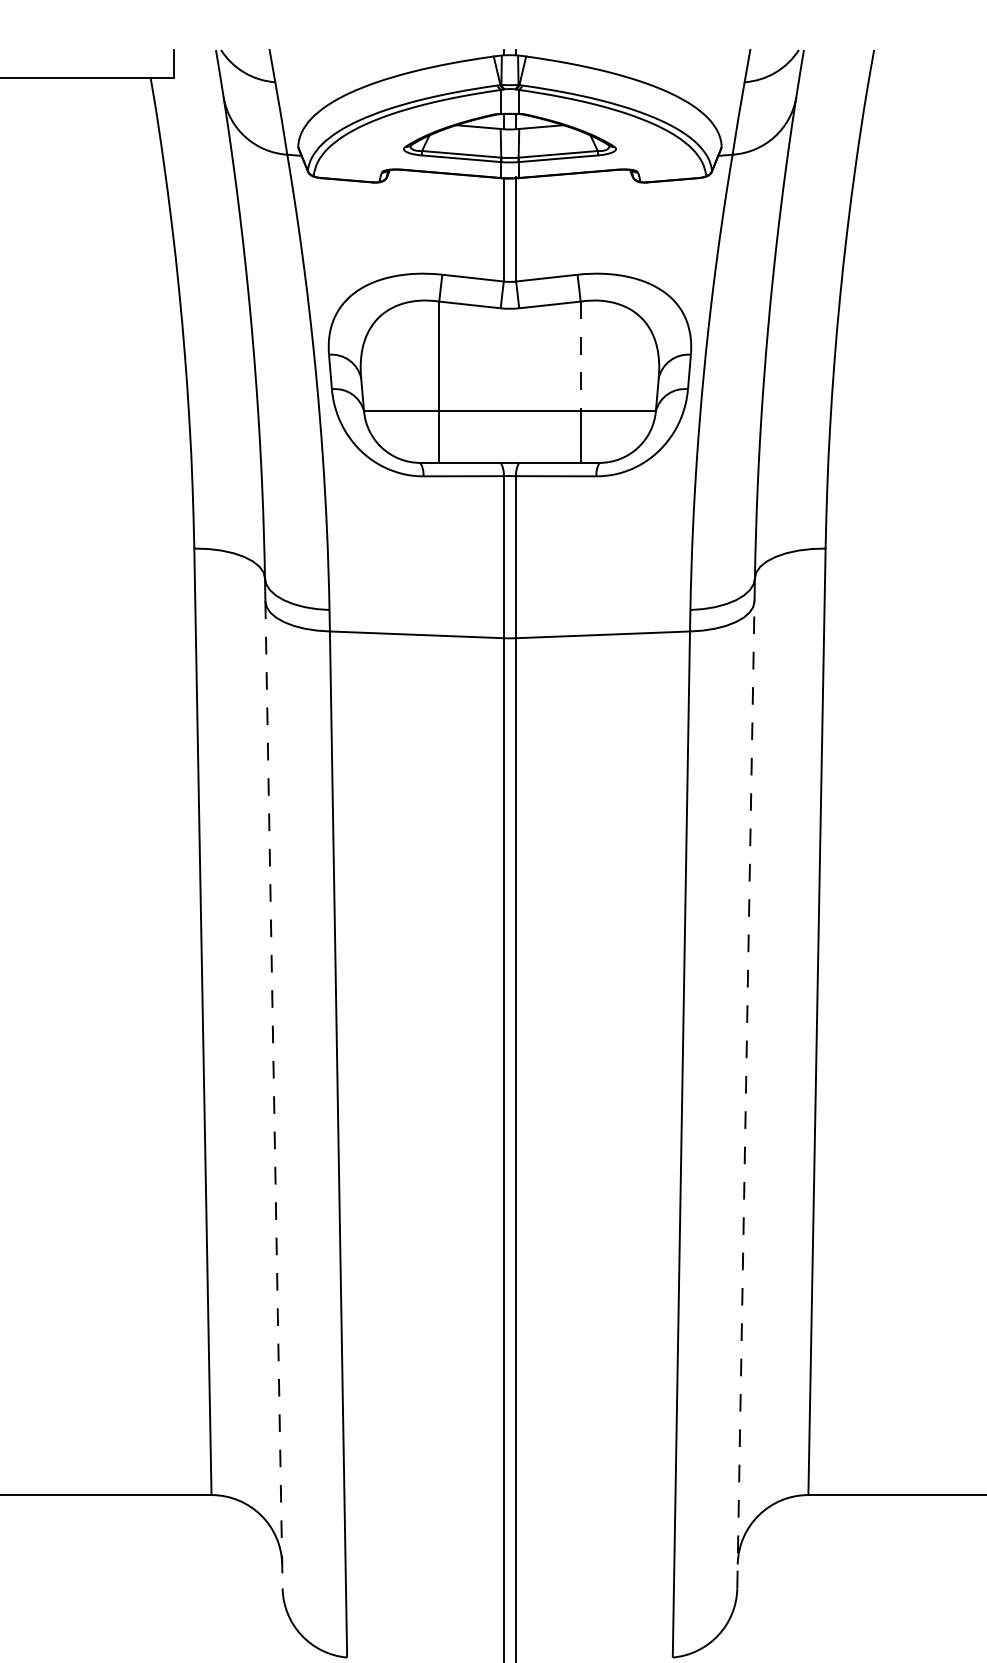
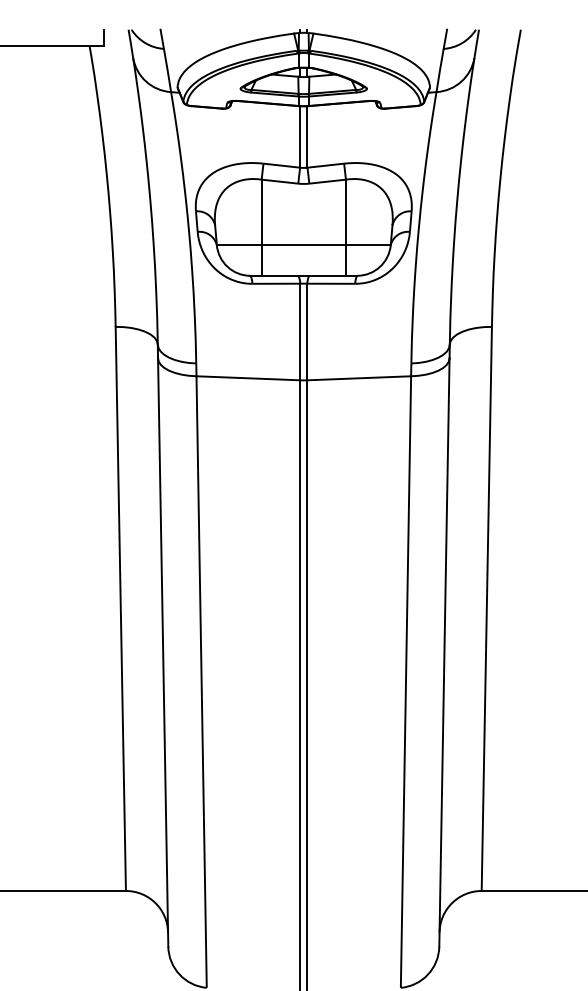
line: (579, 356) -> (345, 212), dashed -> solid
line: (746, 1093) -> (444, 651), dashed -> solid
line: (274, 1094) -> (163, 652), dashed -> solid

